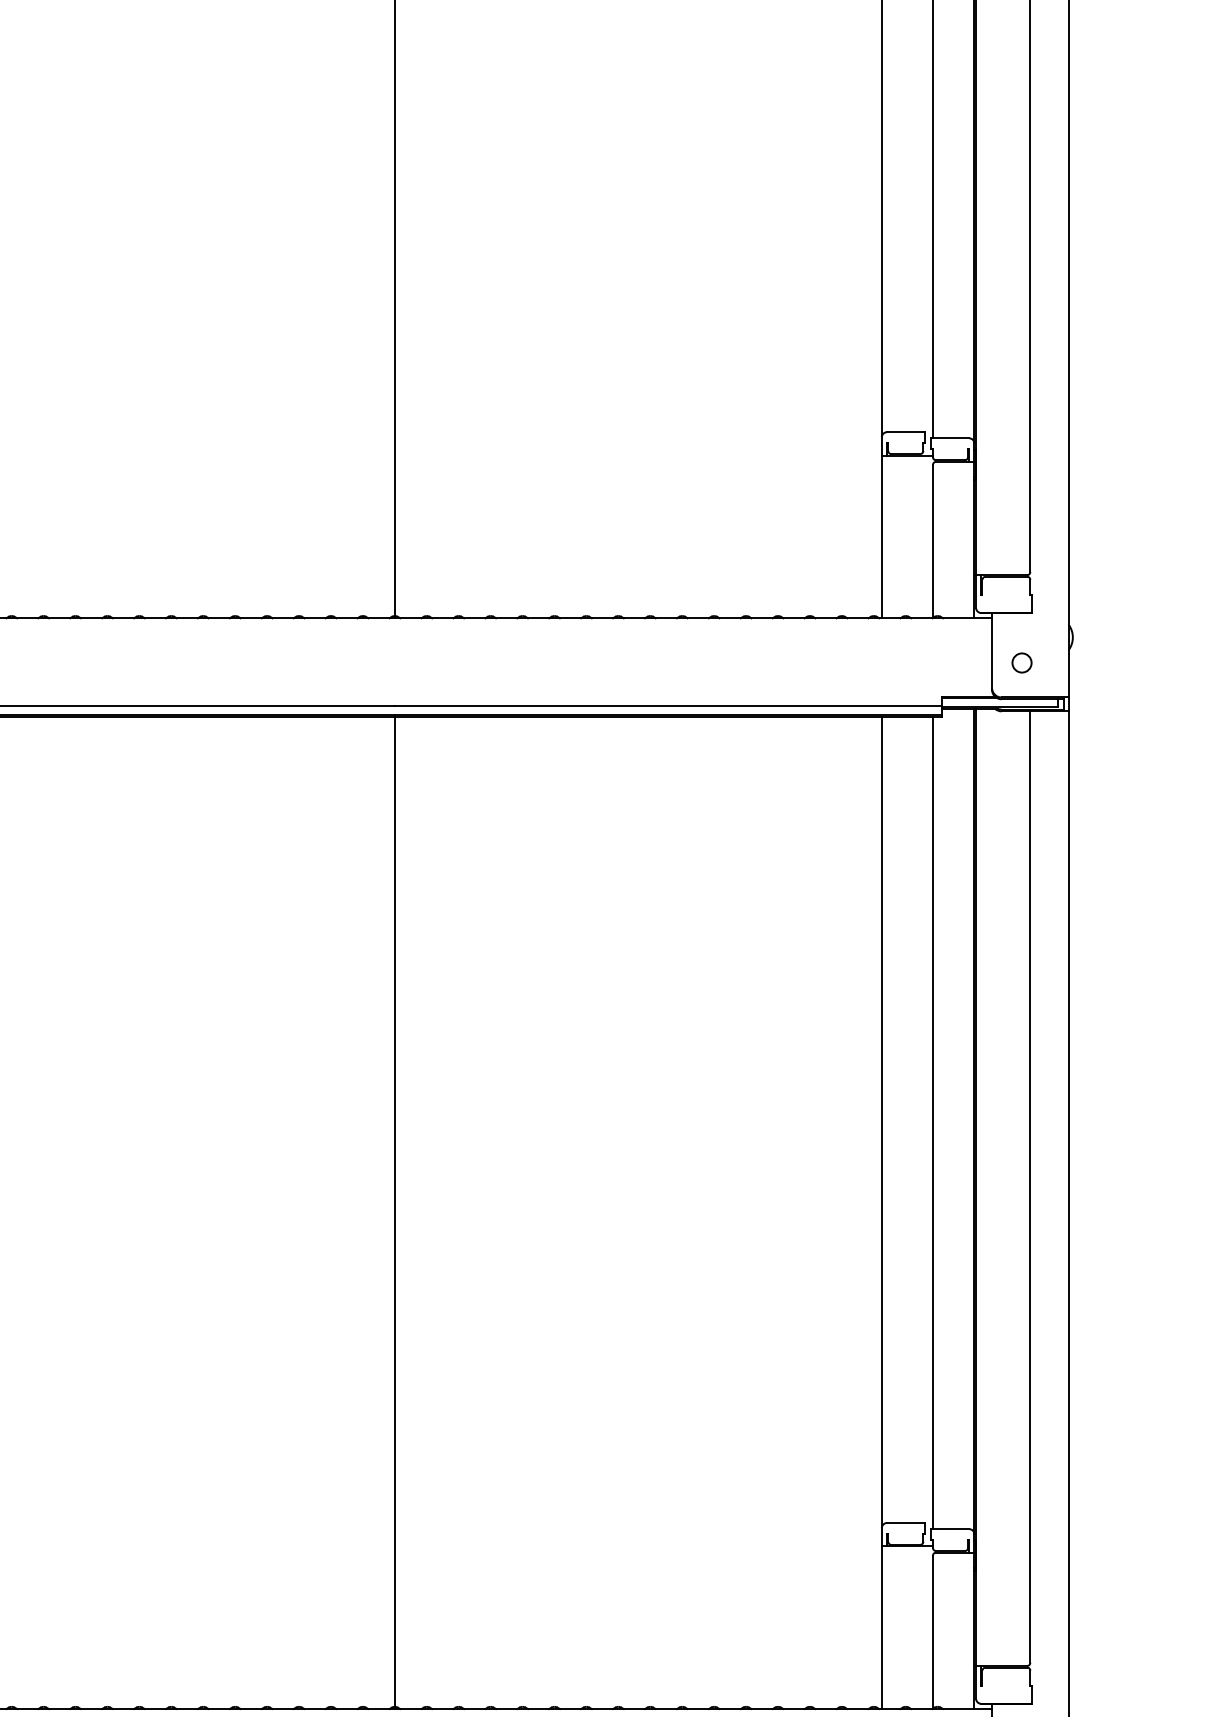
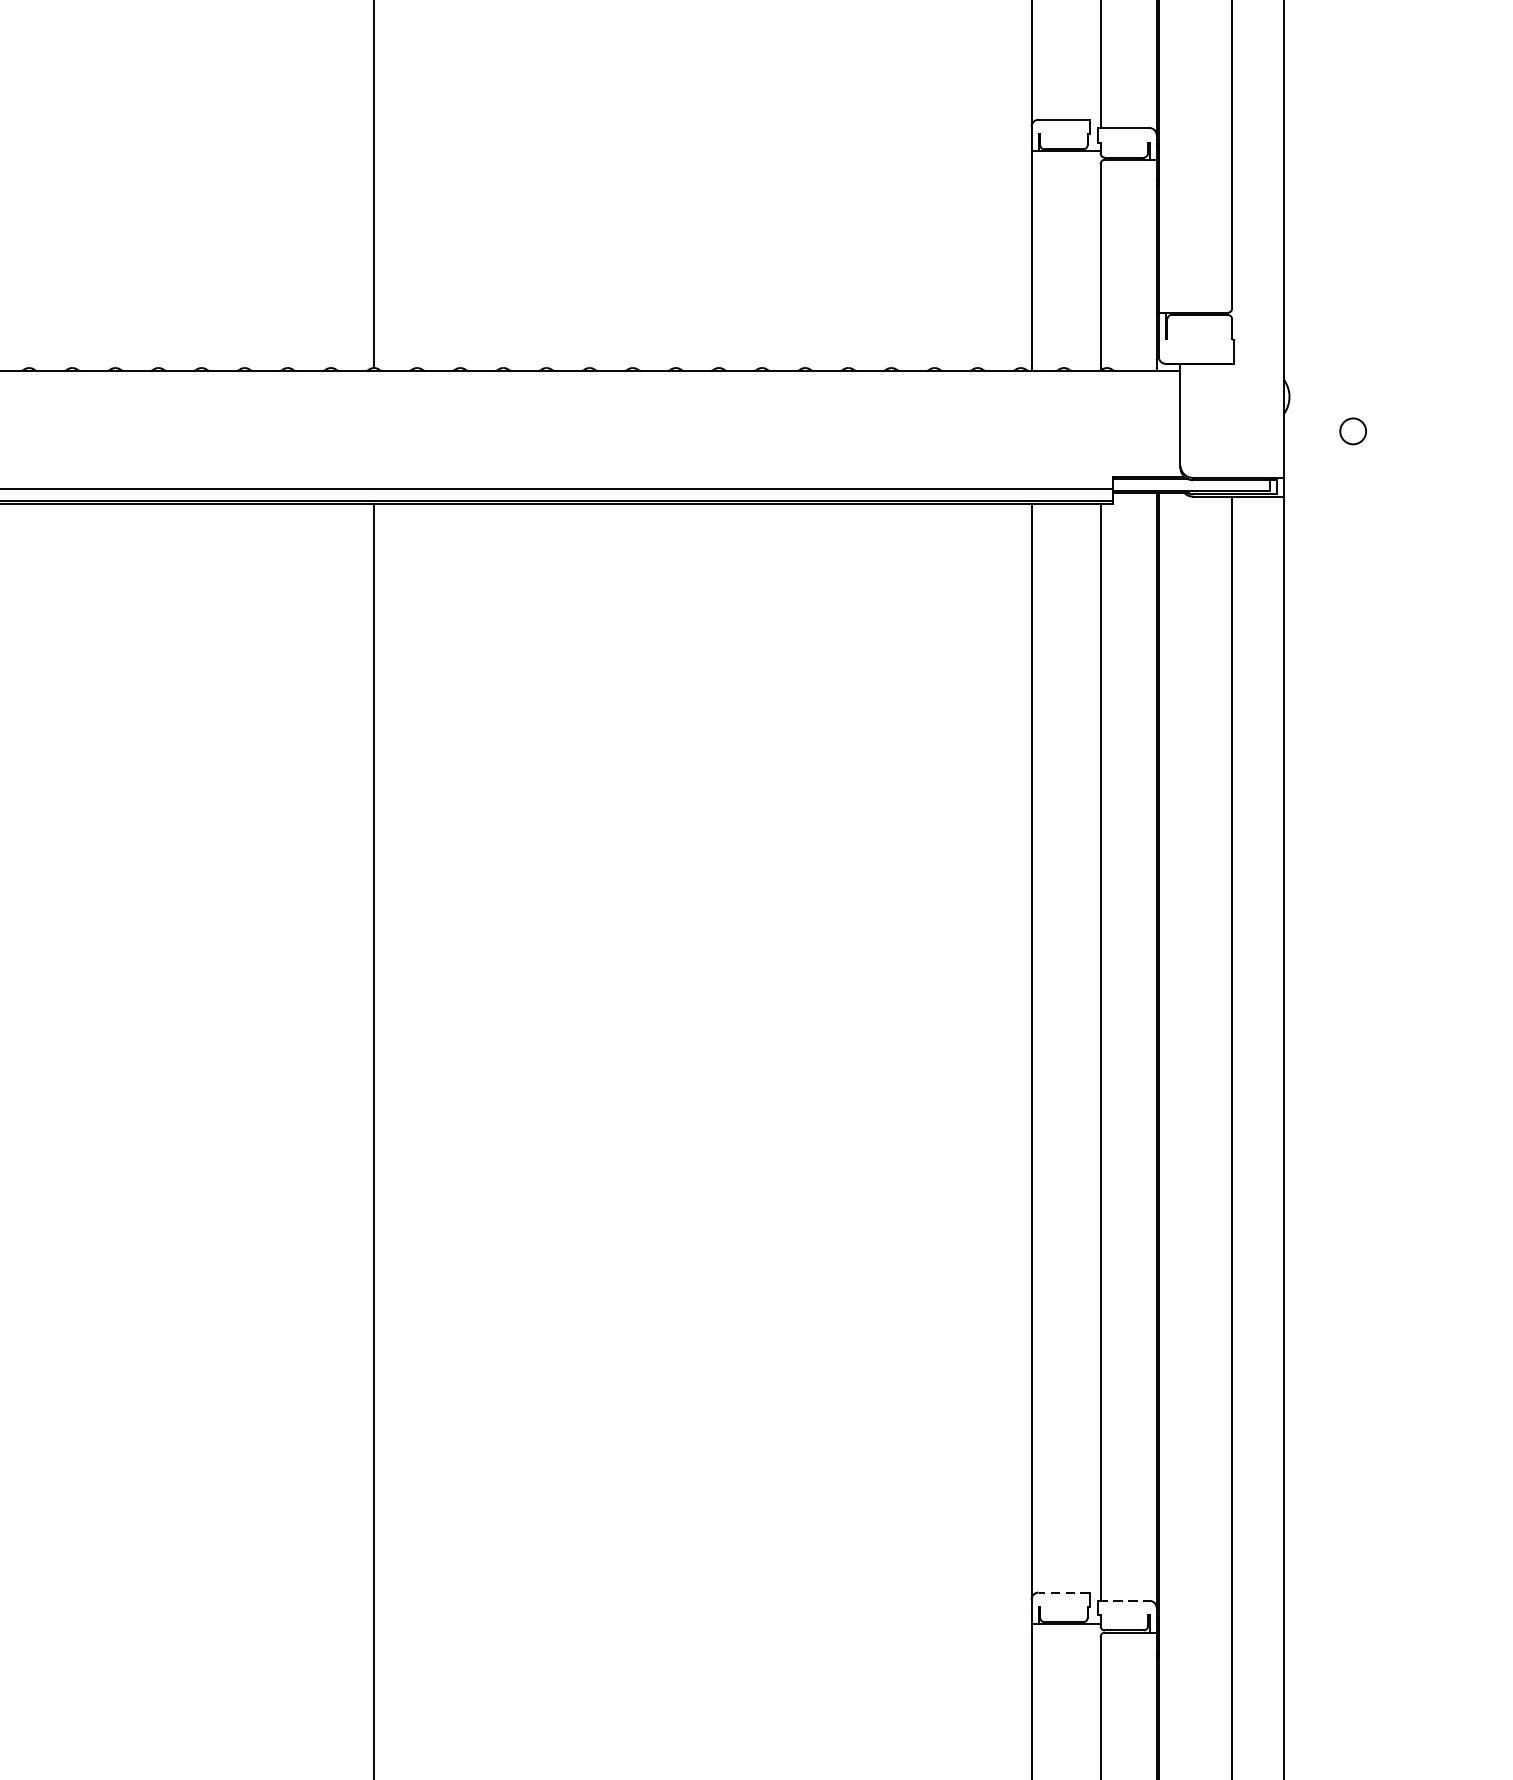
circle: (1021, 662) -> (1352, 430), moved
line: (905, 1523) -> (1063, 1593), solid -> dashed
line: (950, 1529) -> (1124, 1601), solid -> dashed

